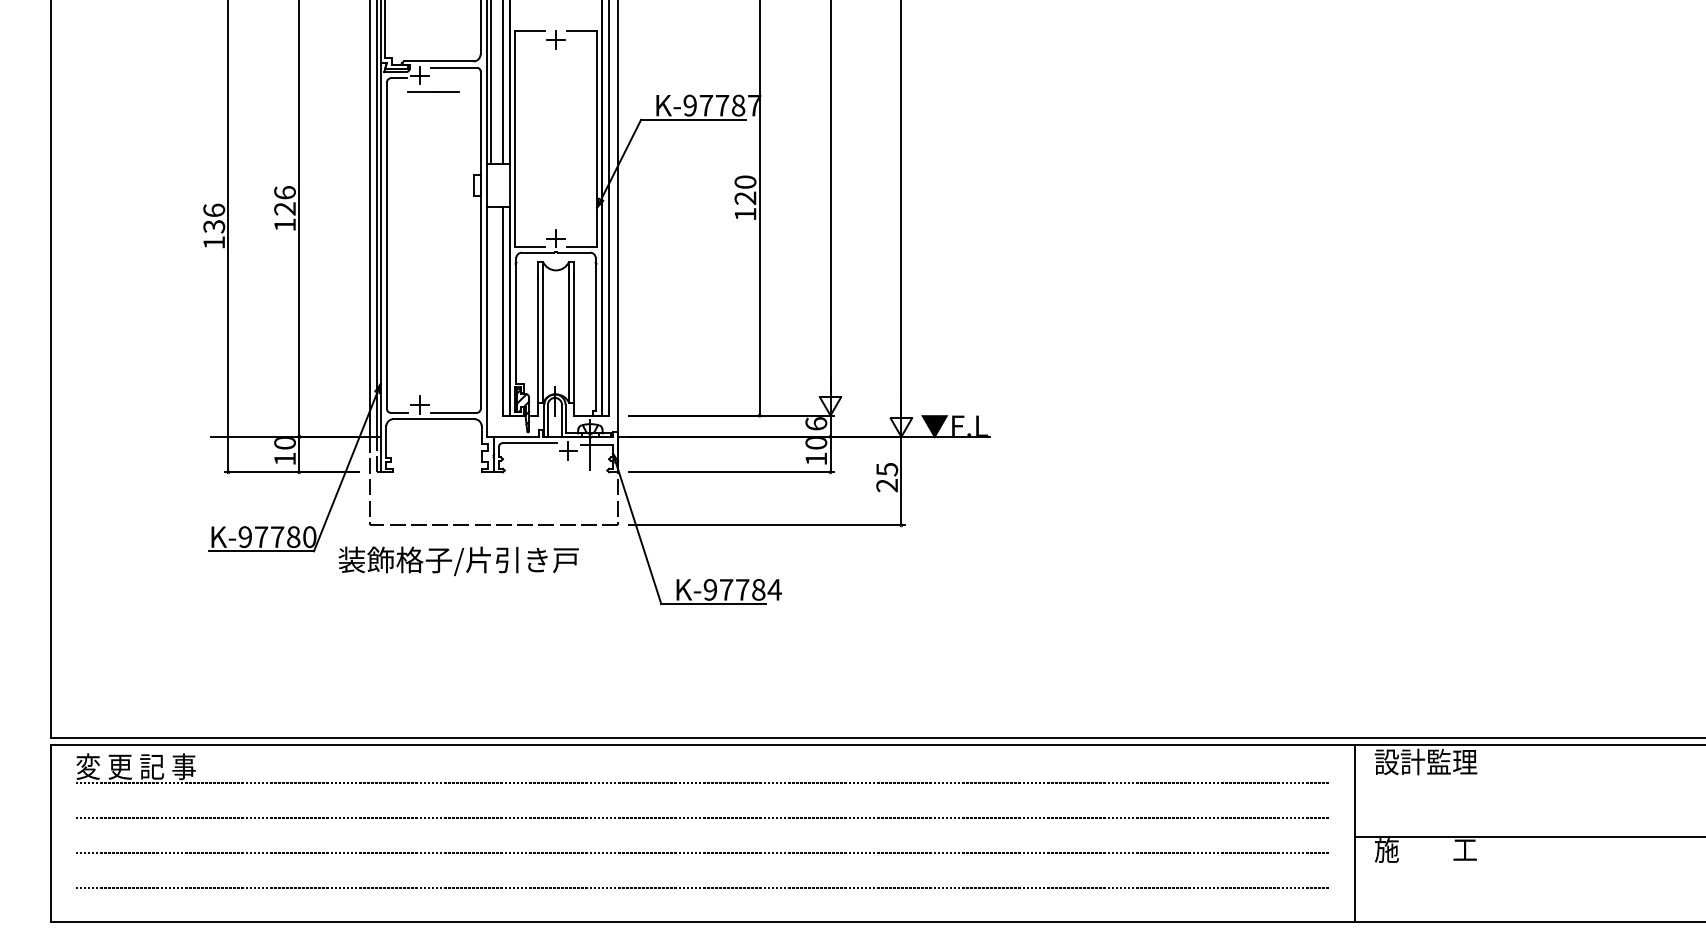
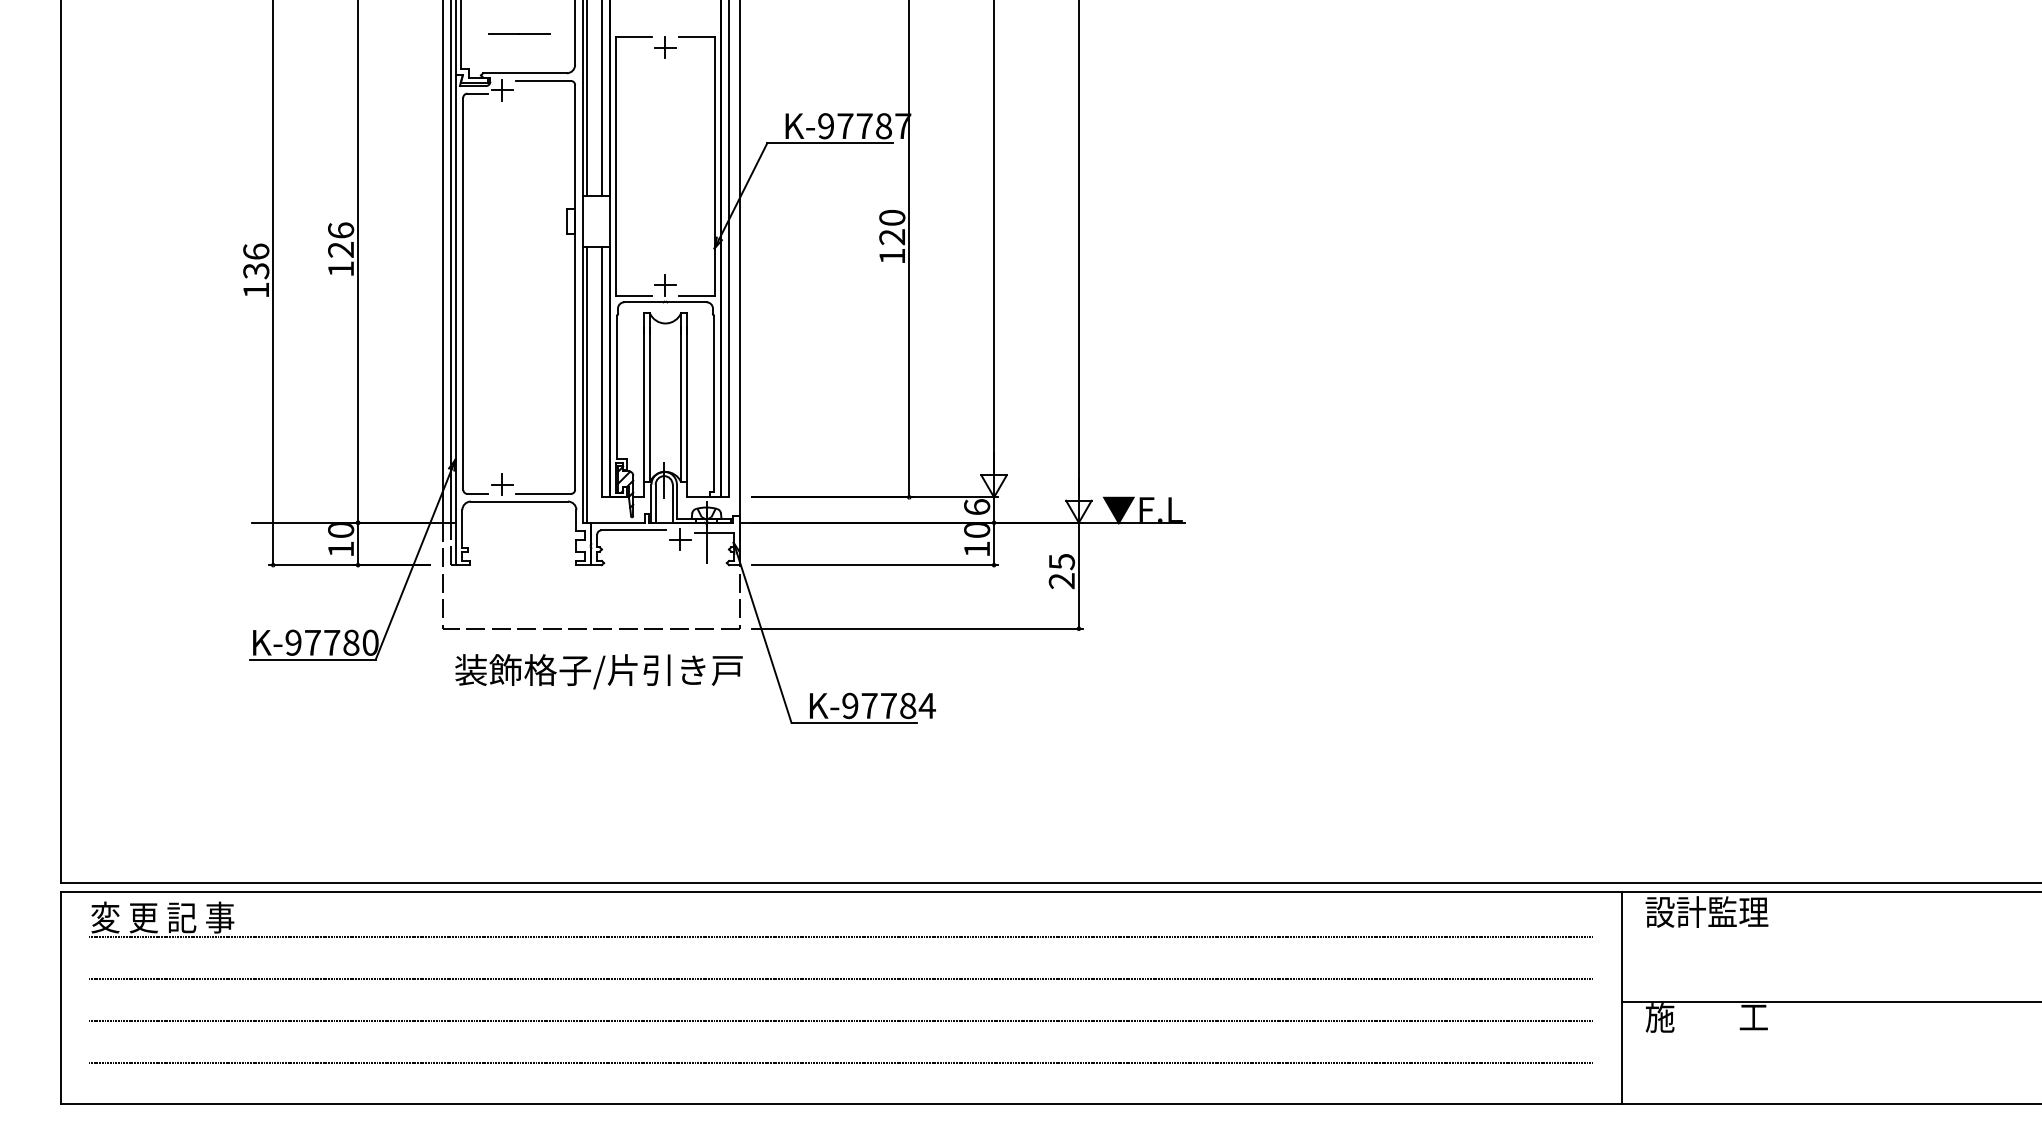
line: (434, 91) -> (519, 33), moved
line: (490, 321) -> (587, 384), added
text: (458, 561) -> (598, 671), moved

